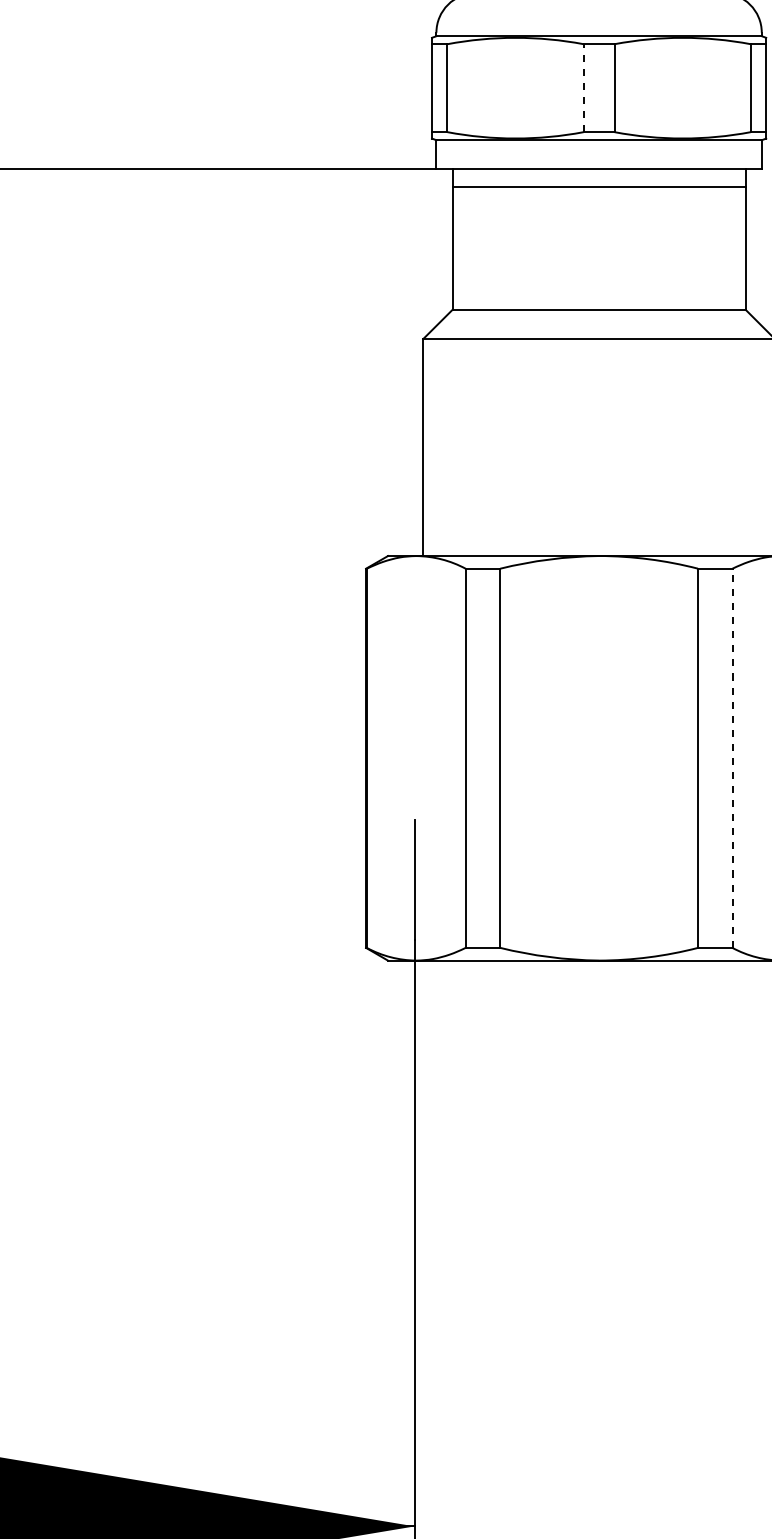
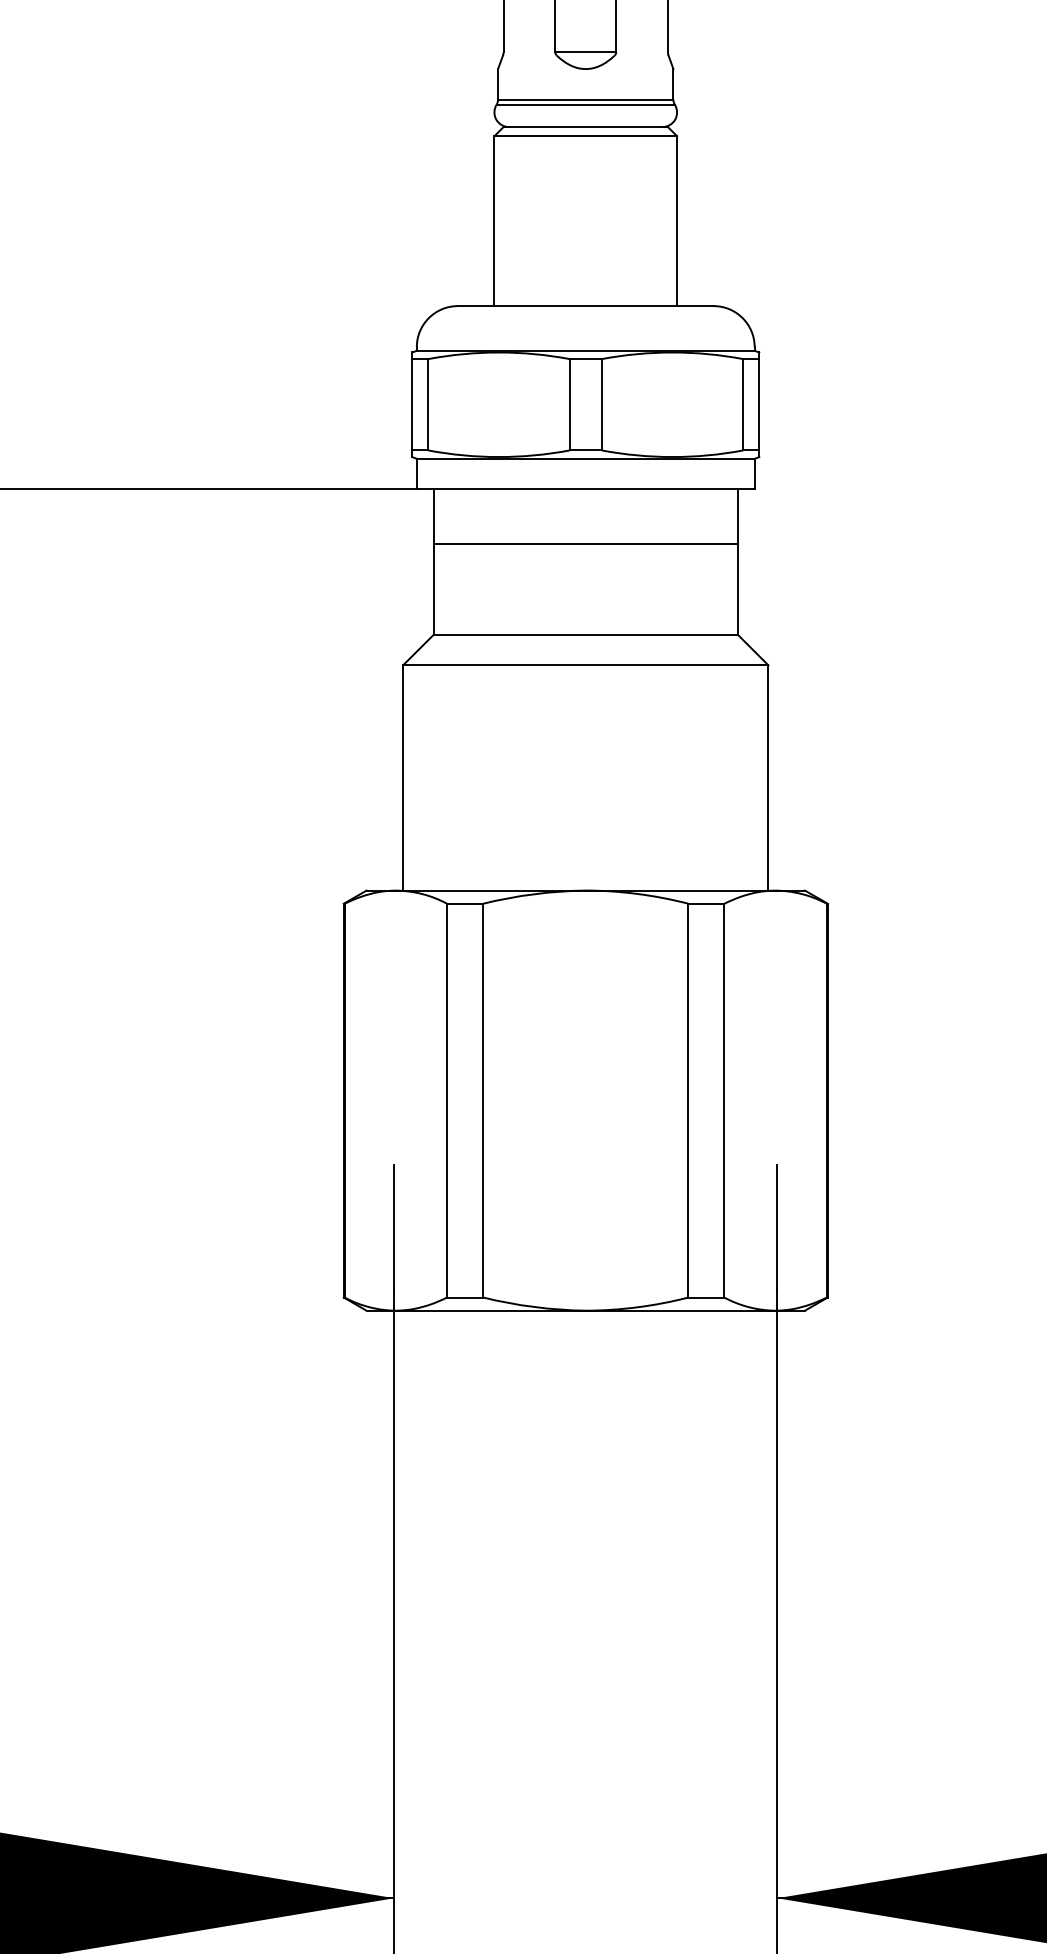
line: (583, 87) -> (569, 404), dashed -> solid
line: (598, 187) -> (585, 543), moved
line: (732, 758) -> (724, 1100), dashed -> solid

